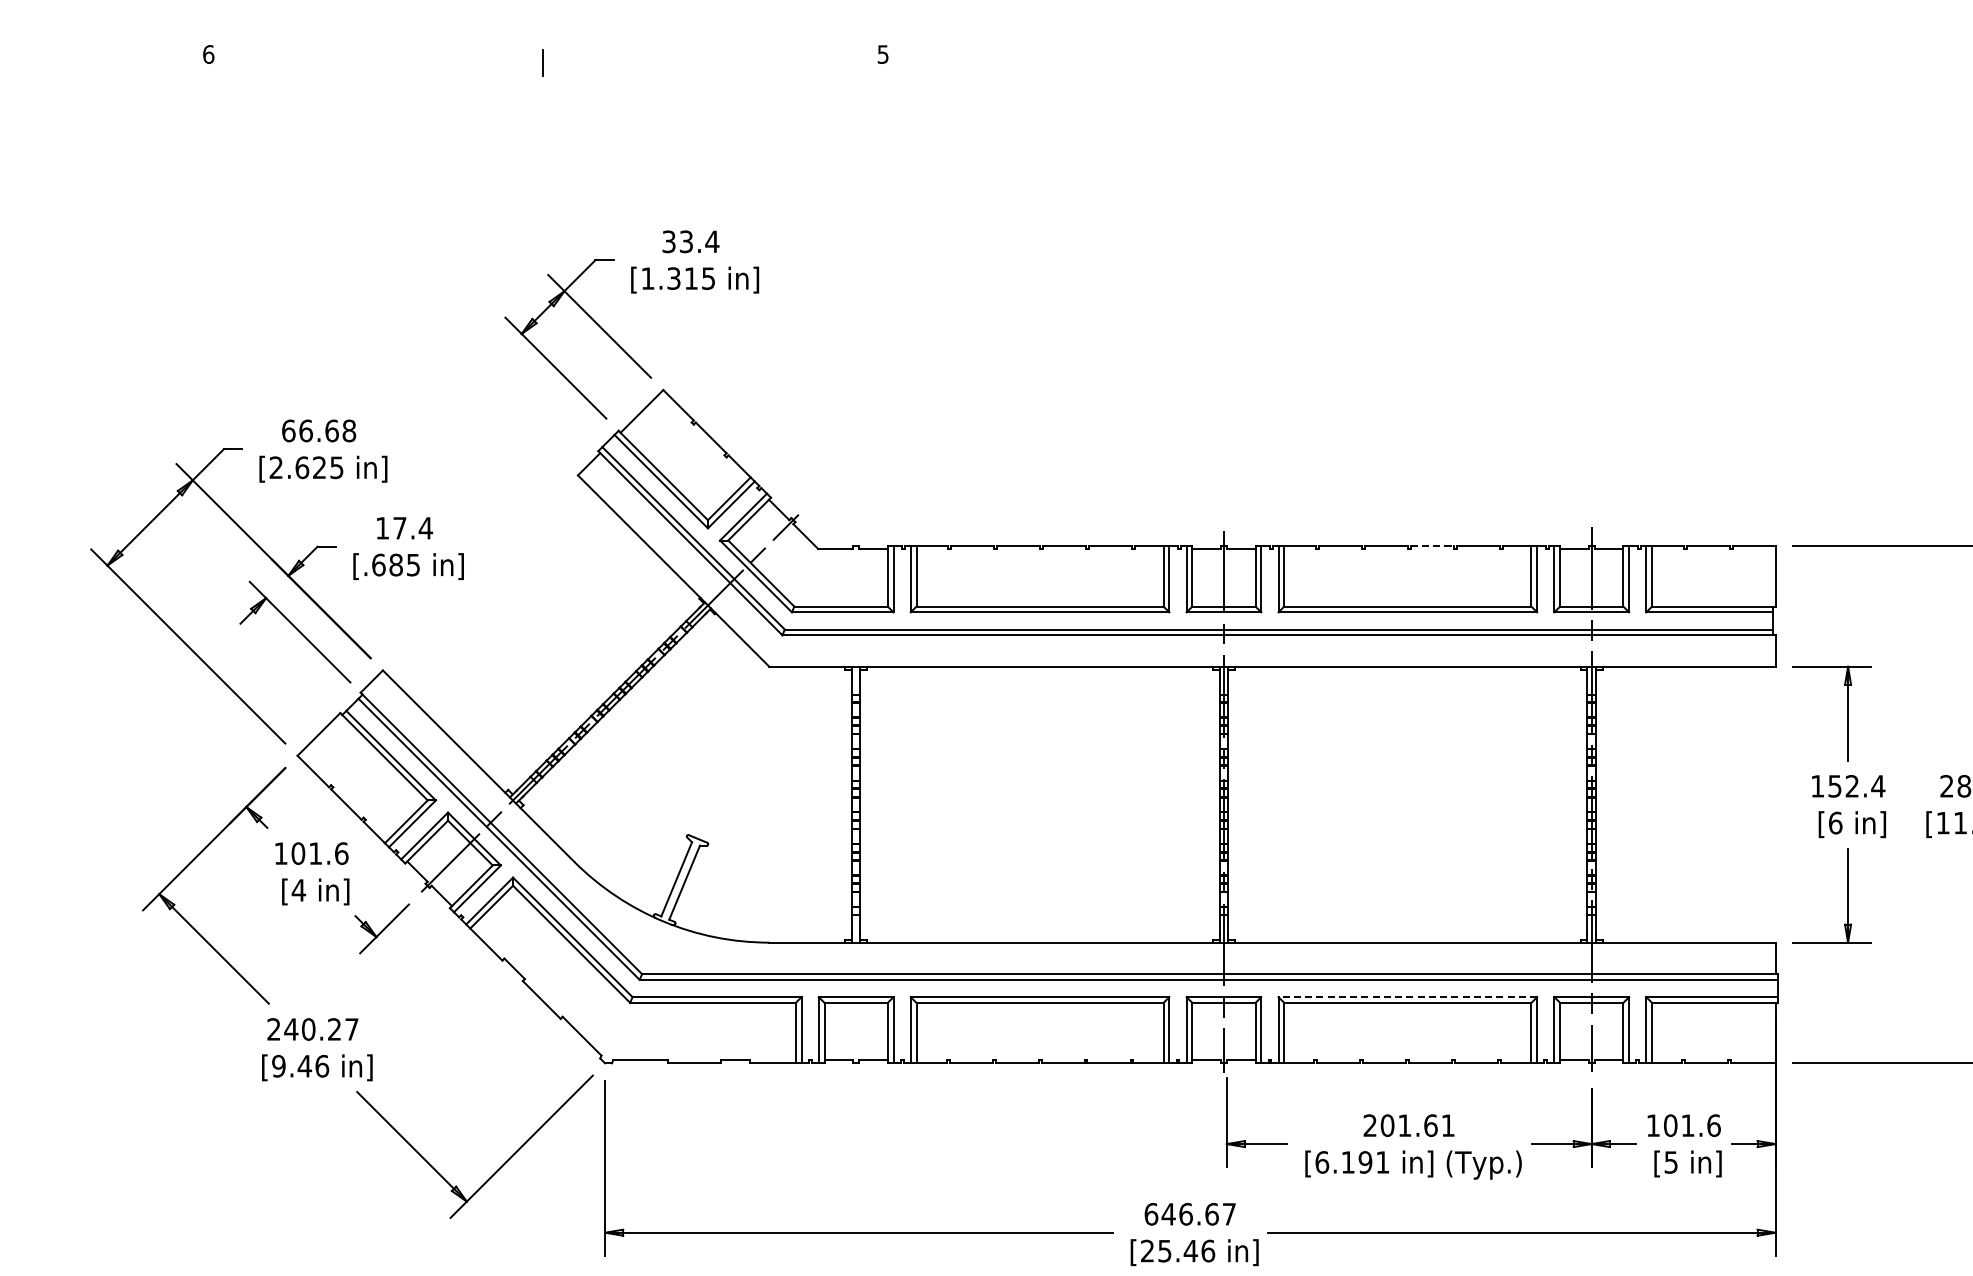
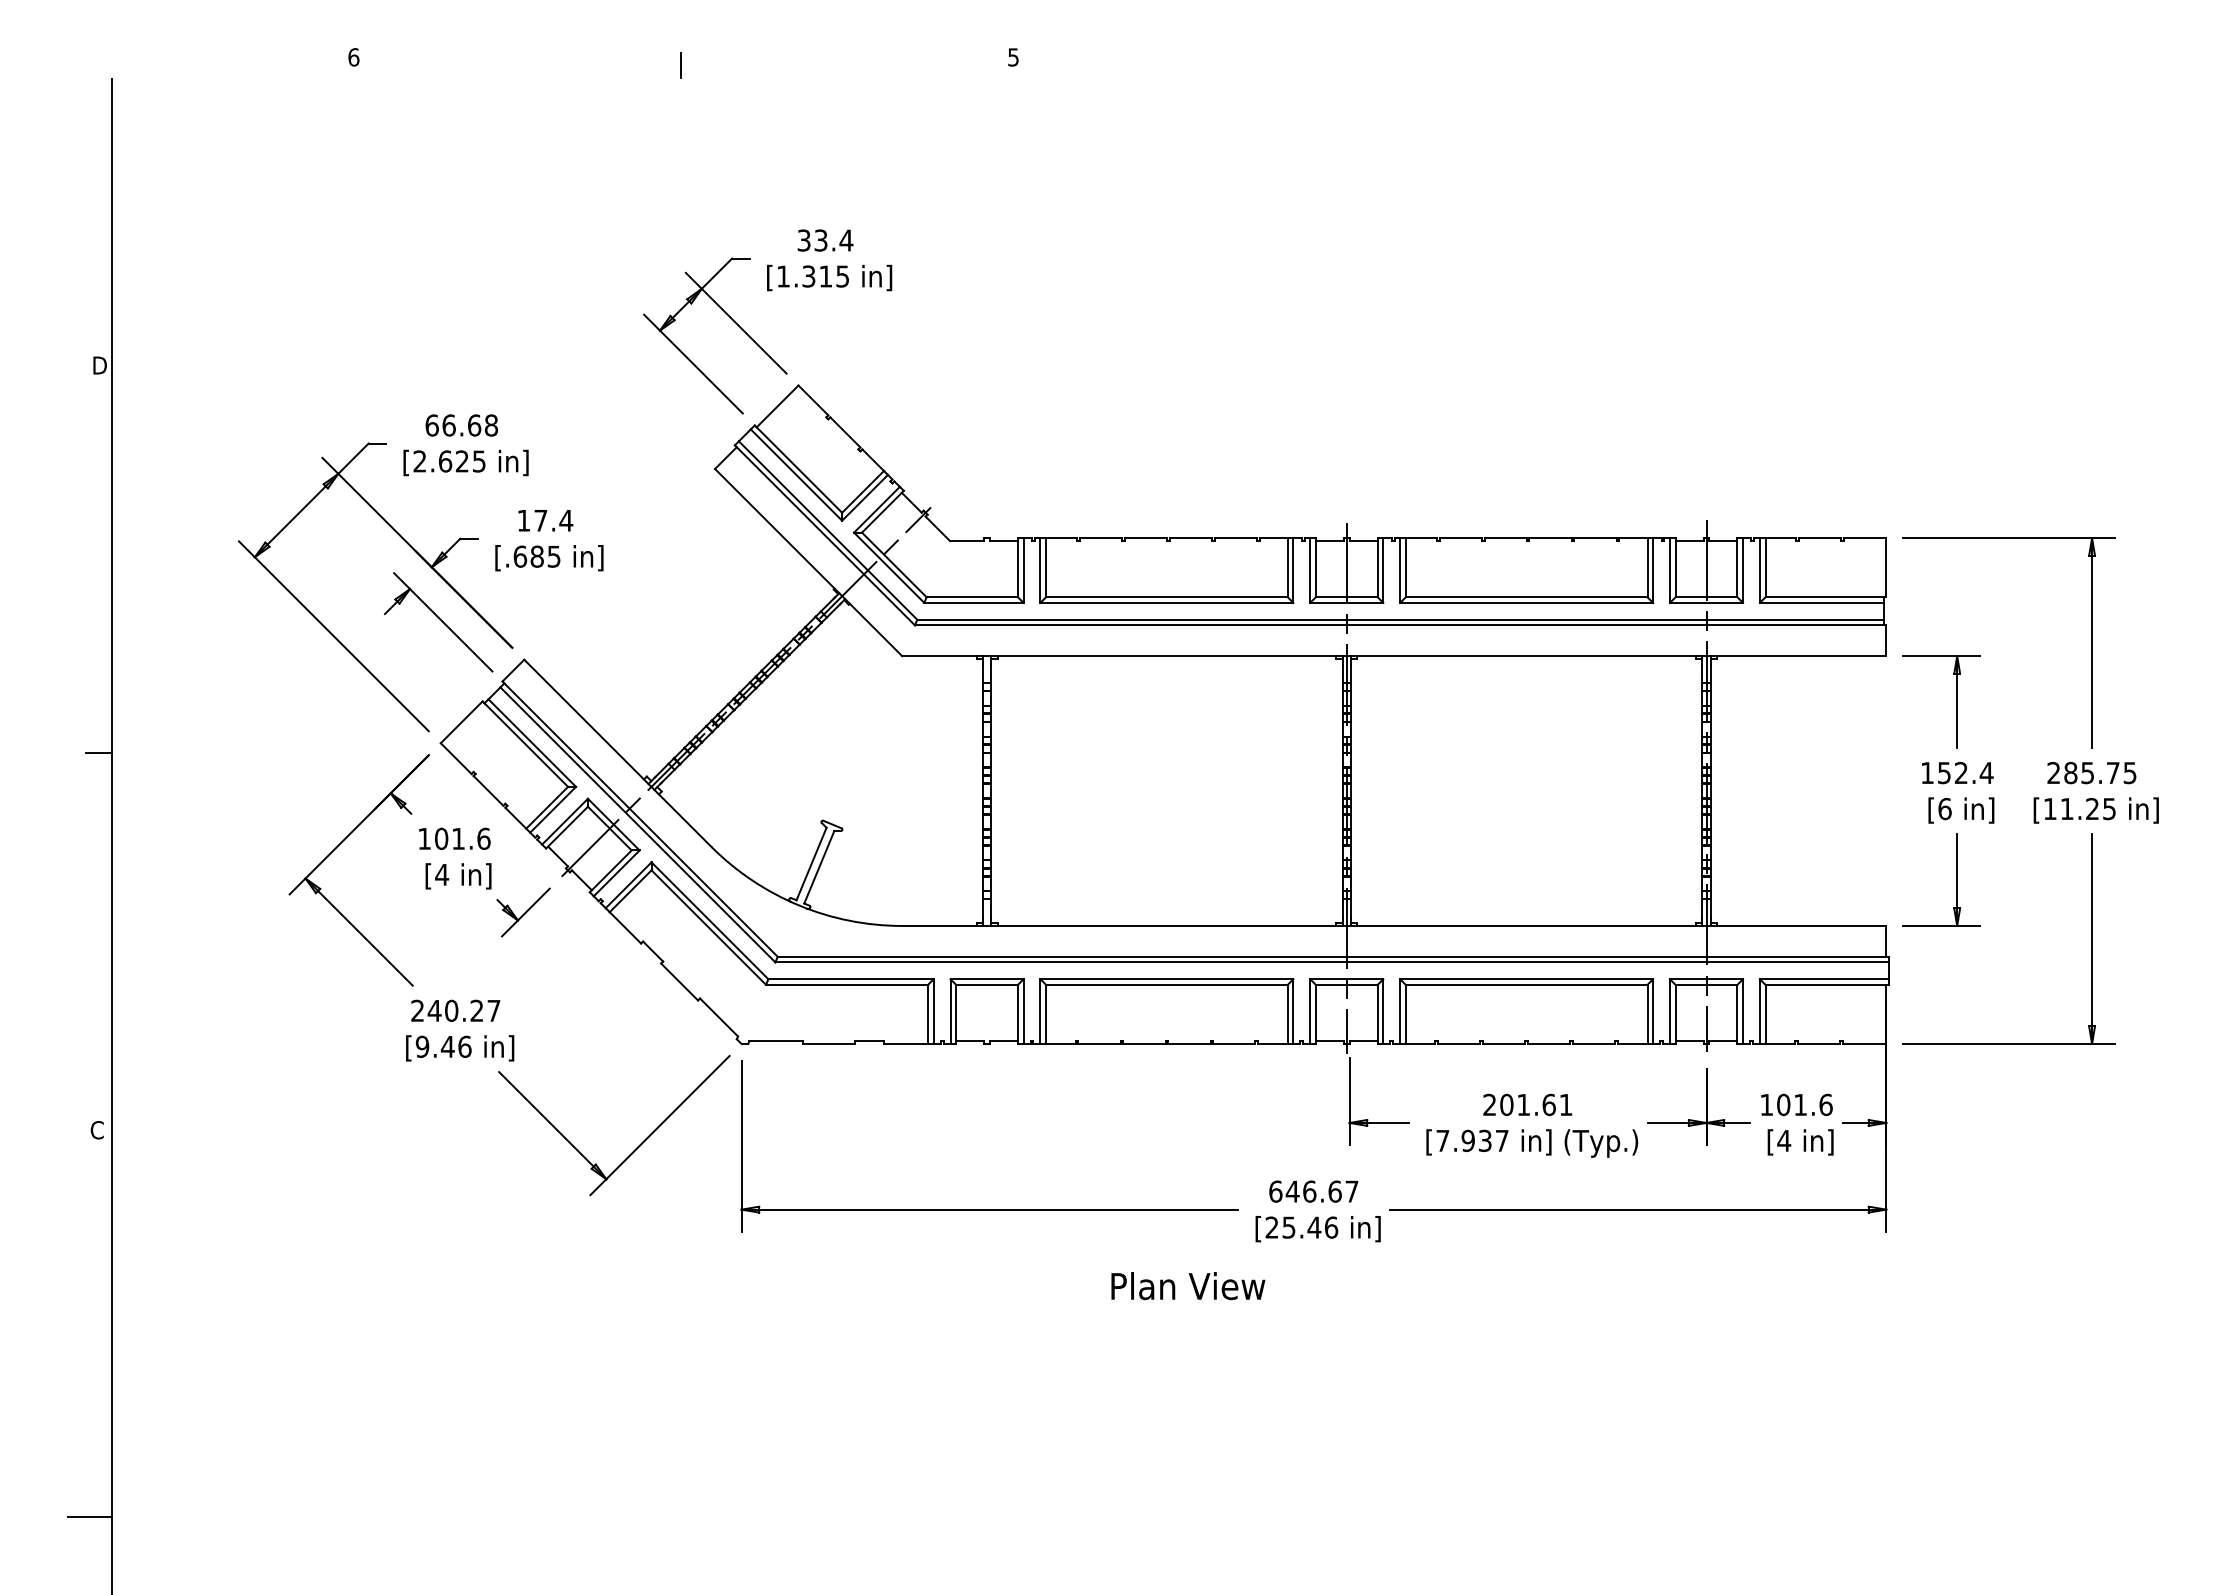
line: (1433, 546) -> (1551, 538), dashed -> solid
line: (1407, 997) -> (1526, 979), dashed -> solid
text: (1352, 1162) -> (1472, 1140), [6.191 -> [7.937
text: (1671, 1163) -> (1784, 1141), [5 -> [4

